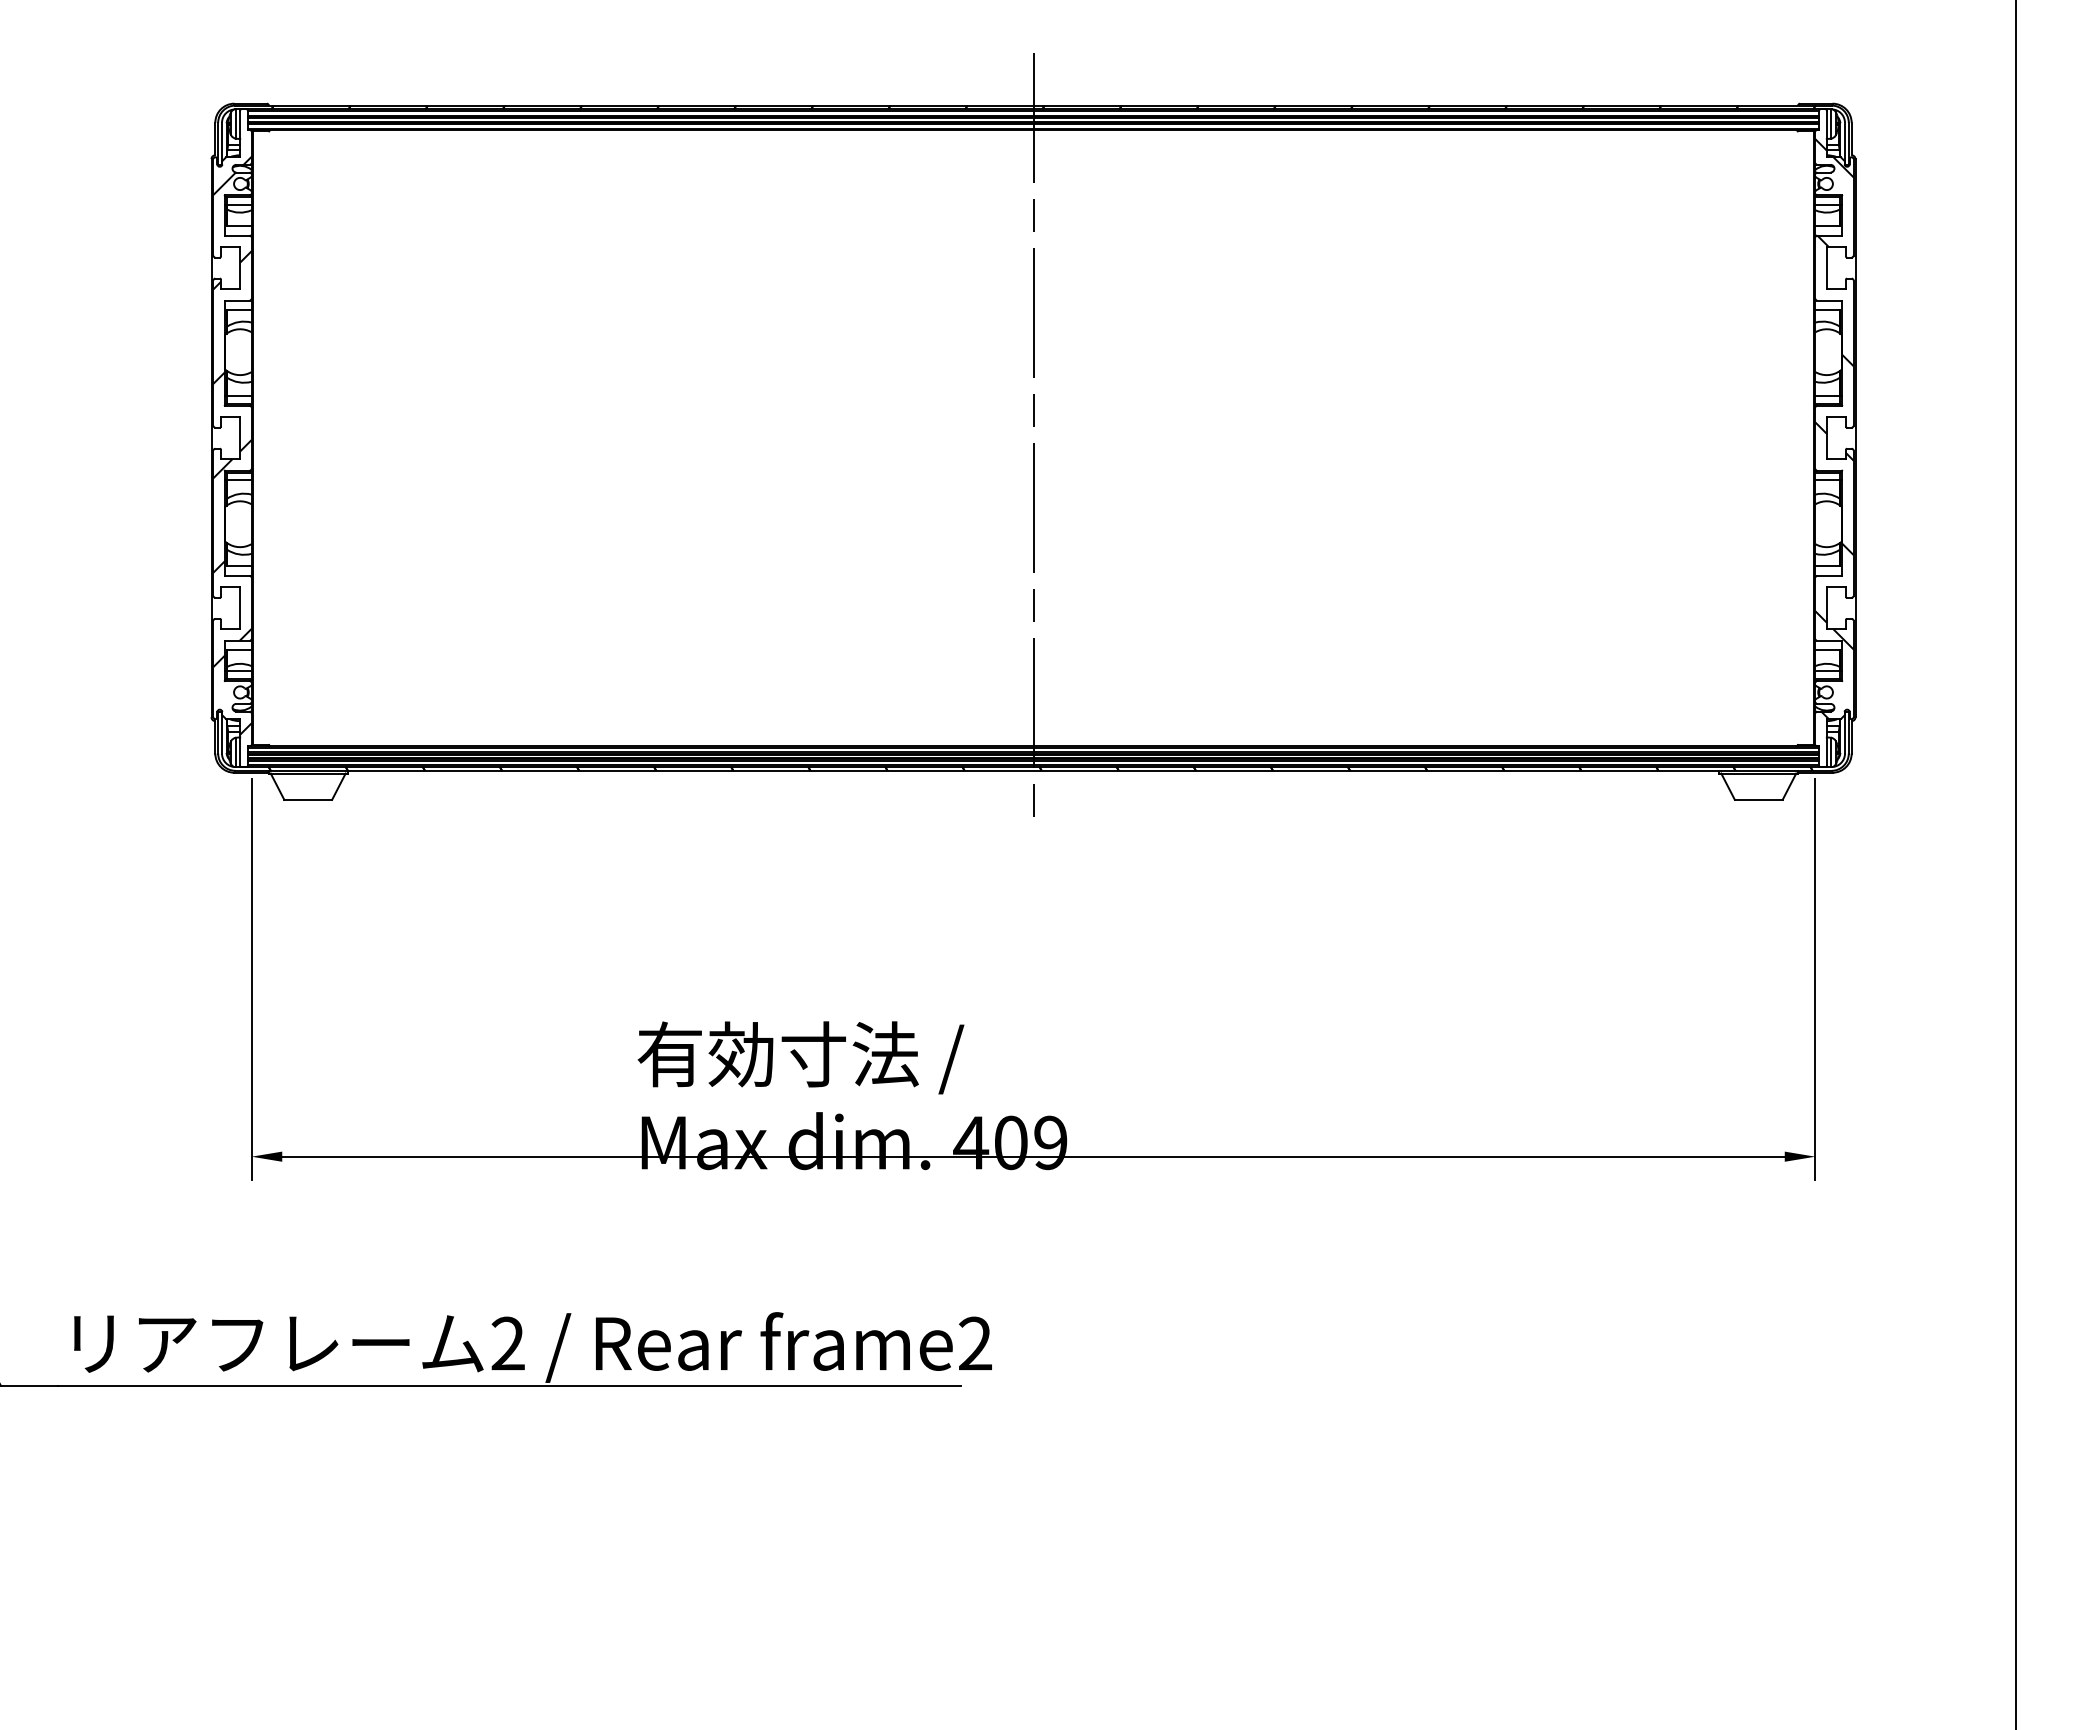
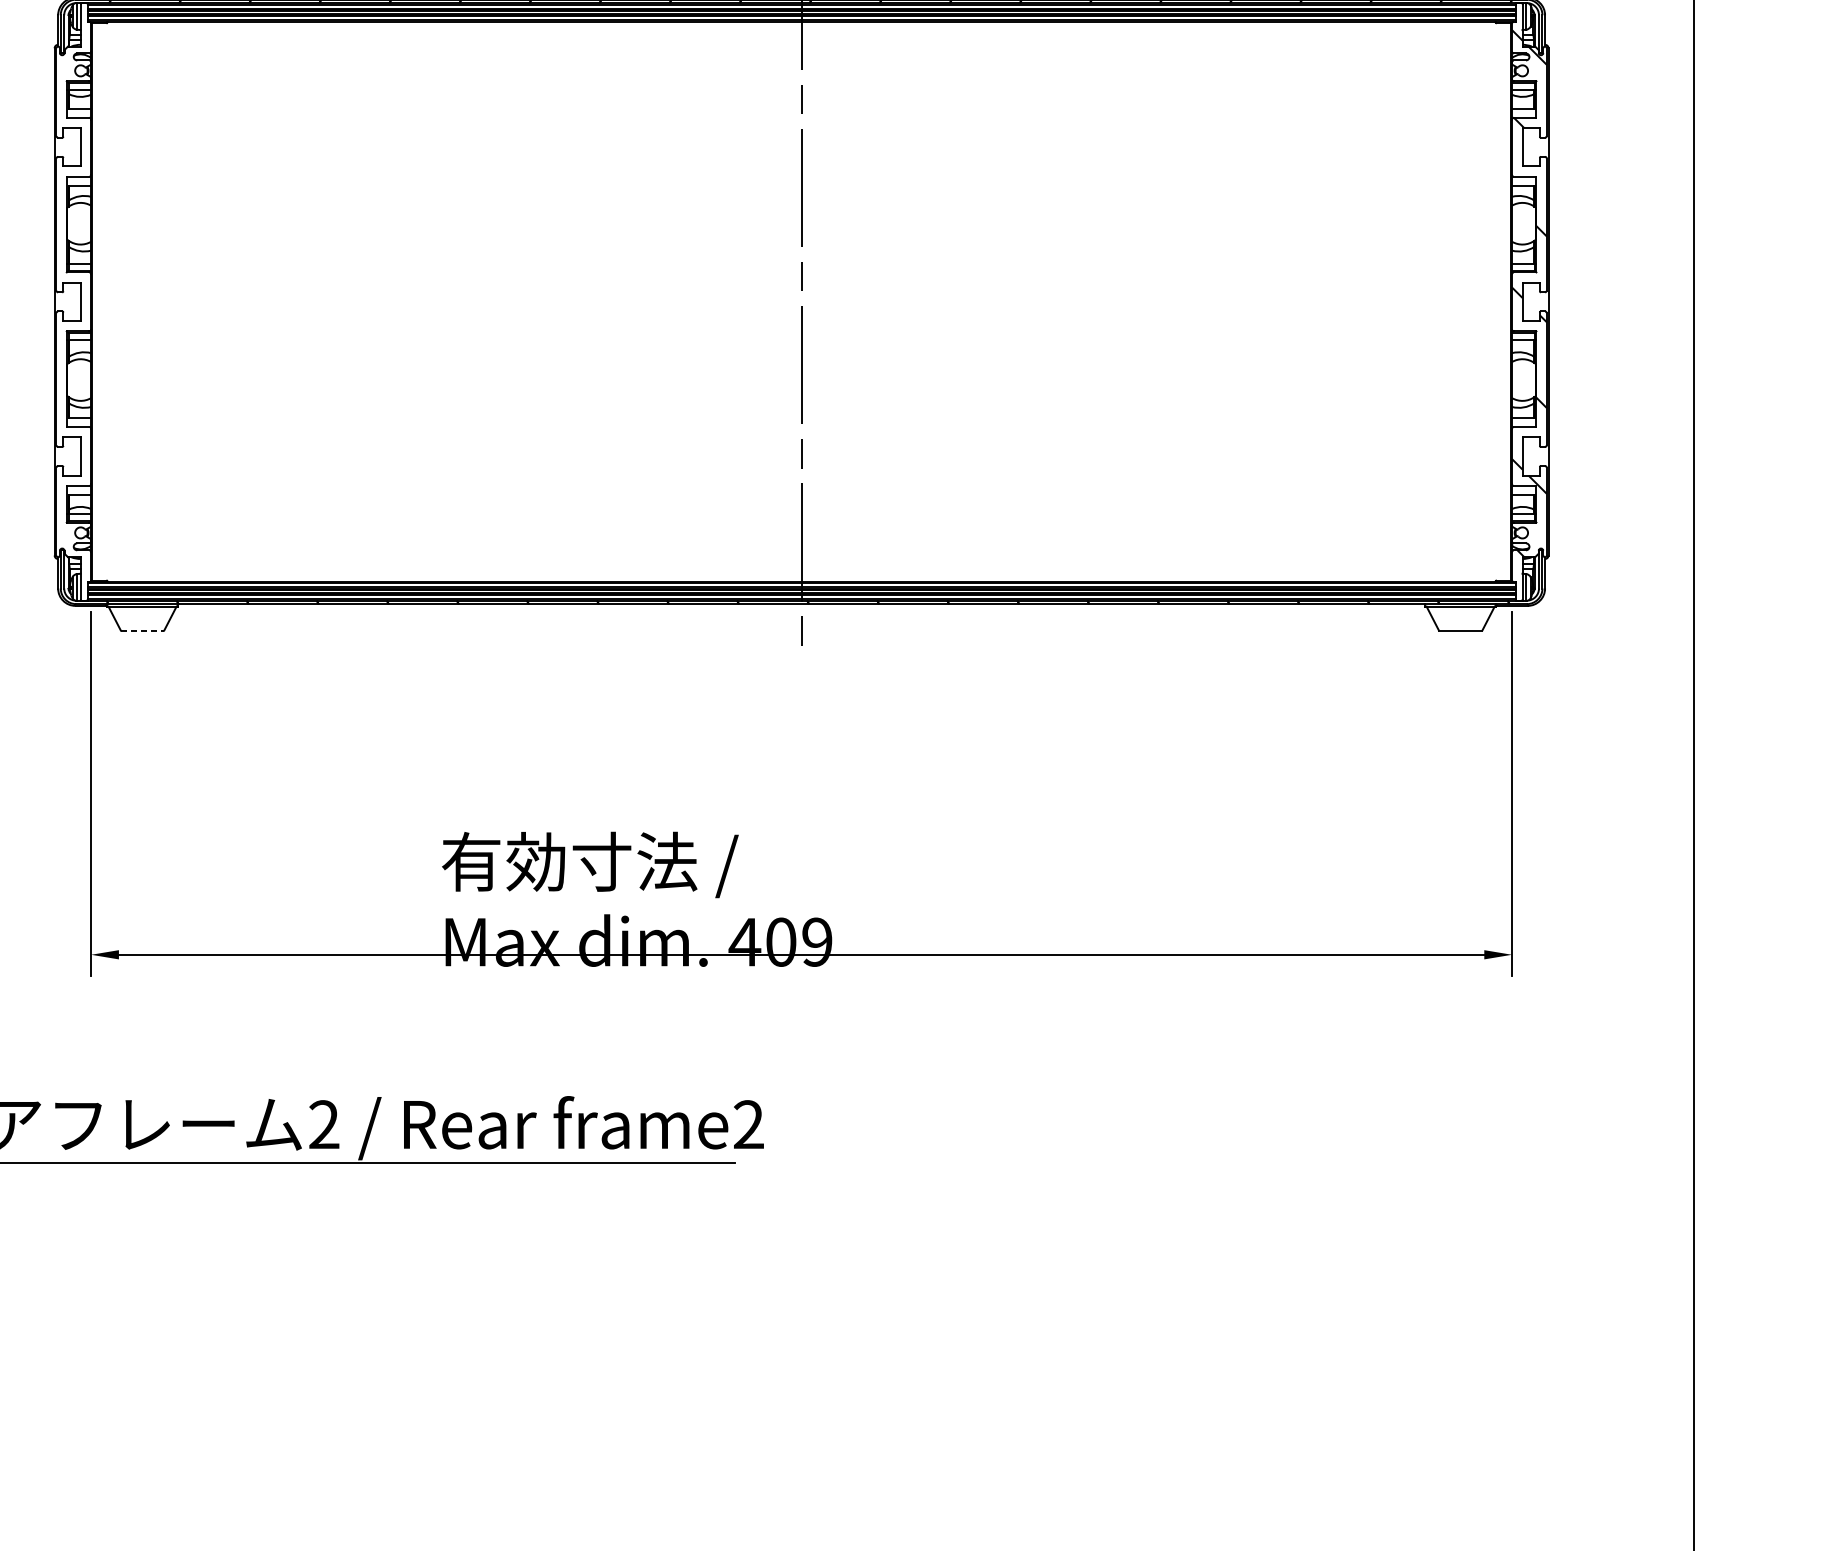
hatch: (232, 445) -> (73, 308), removed
line: (308, 799) -> (142, 630), solid -> dashed

